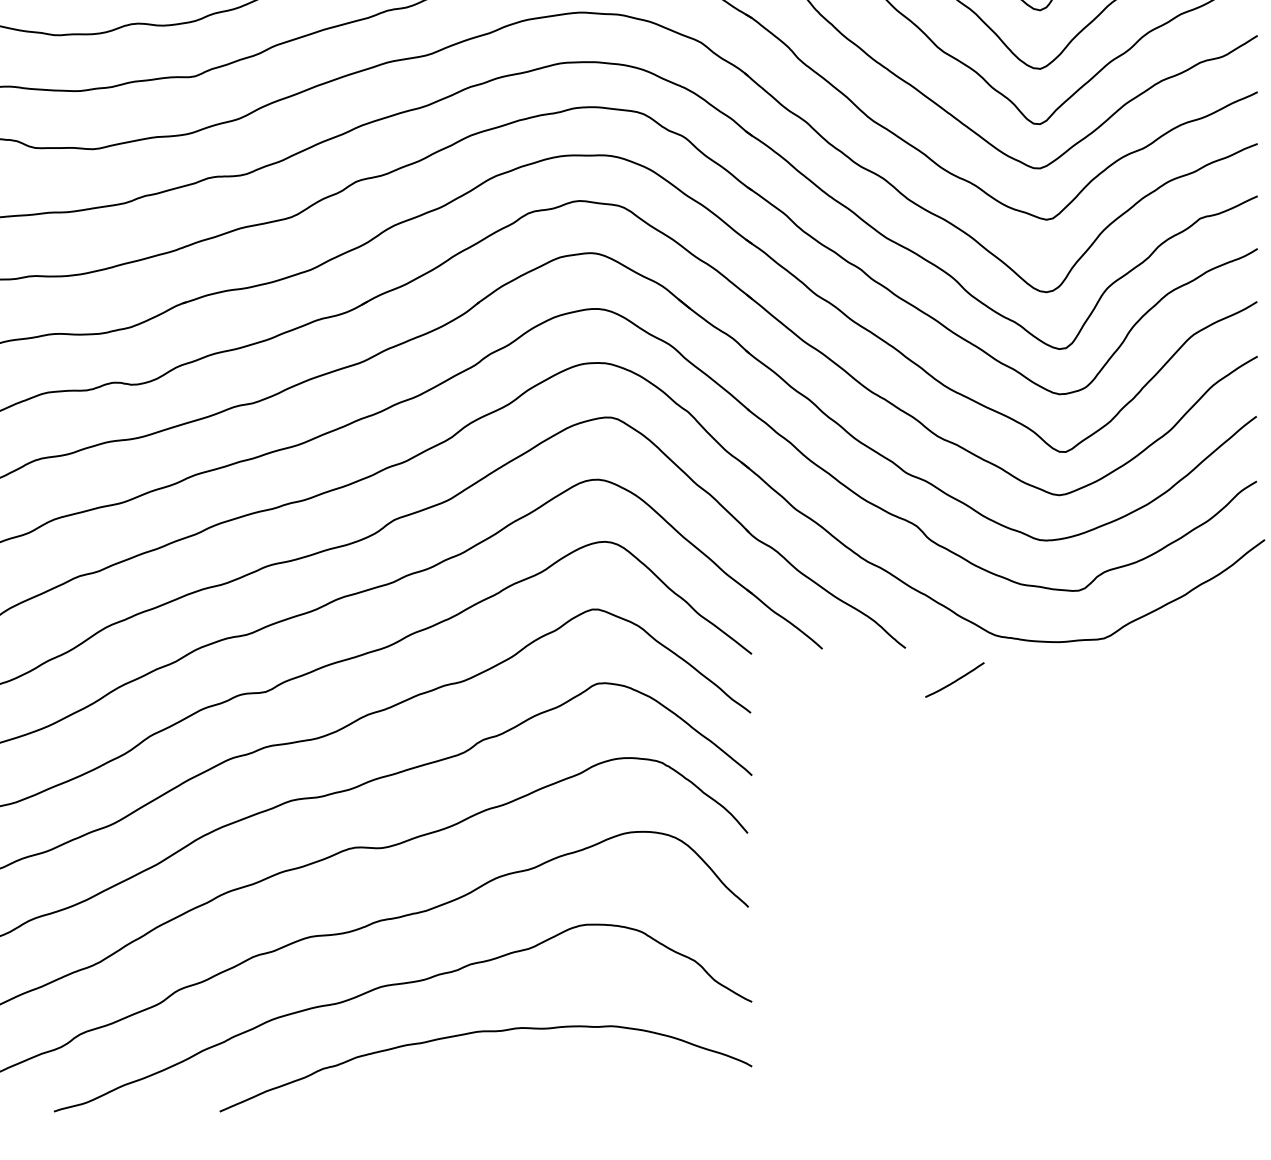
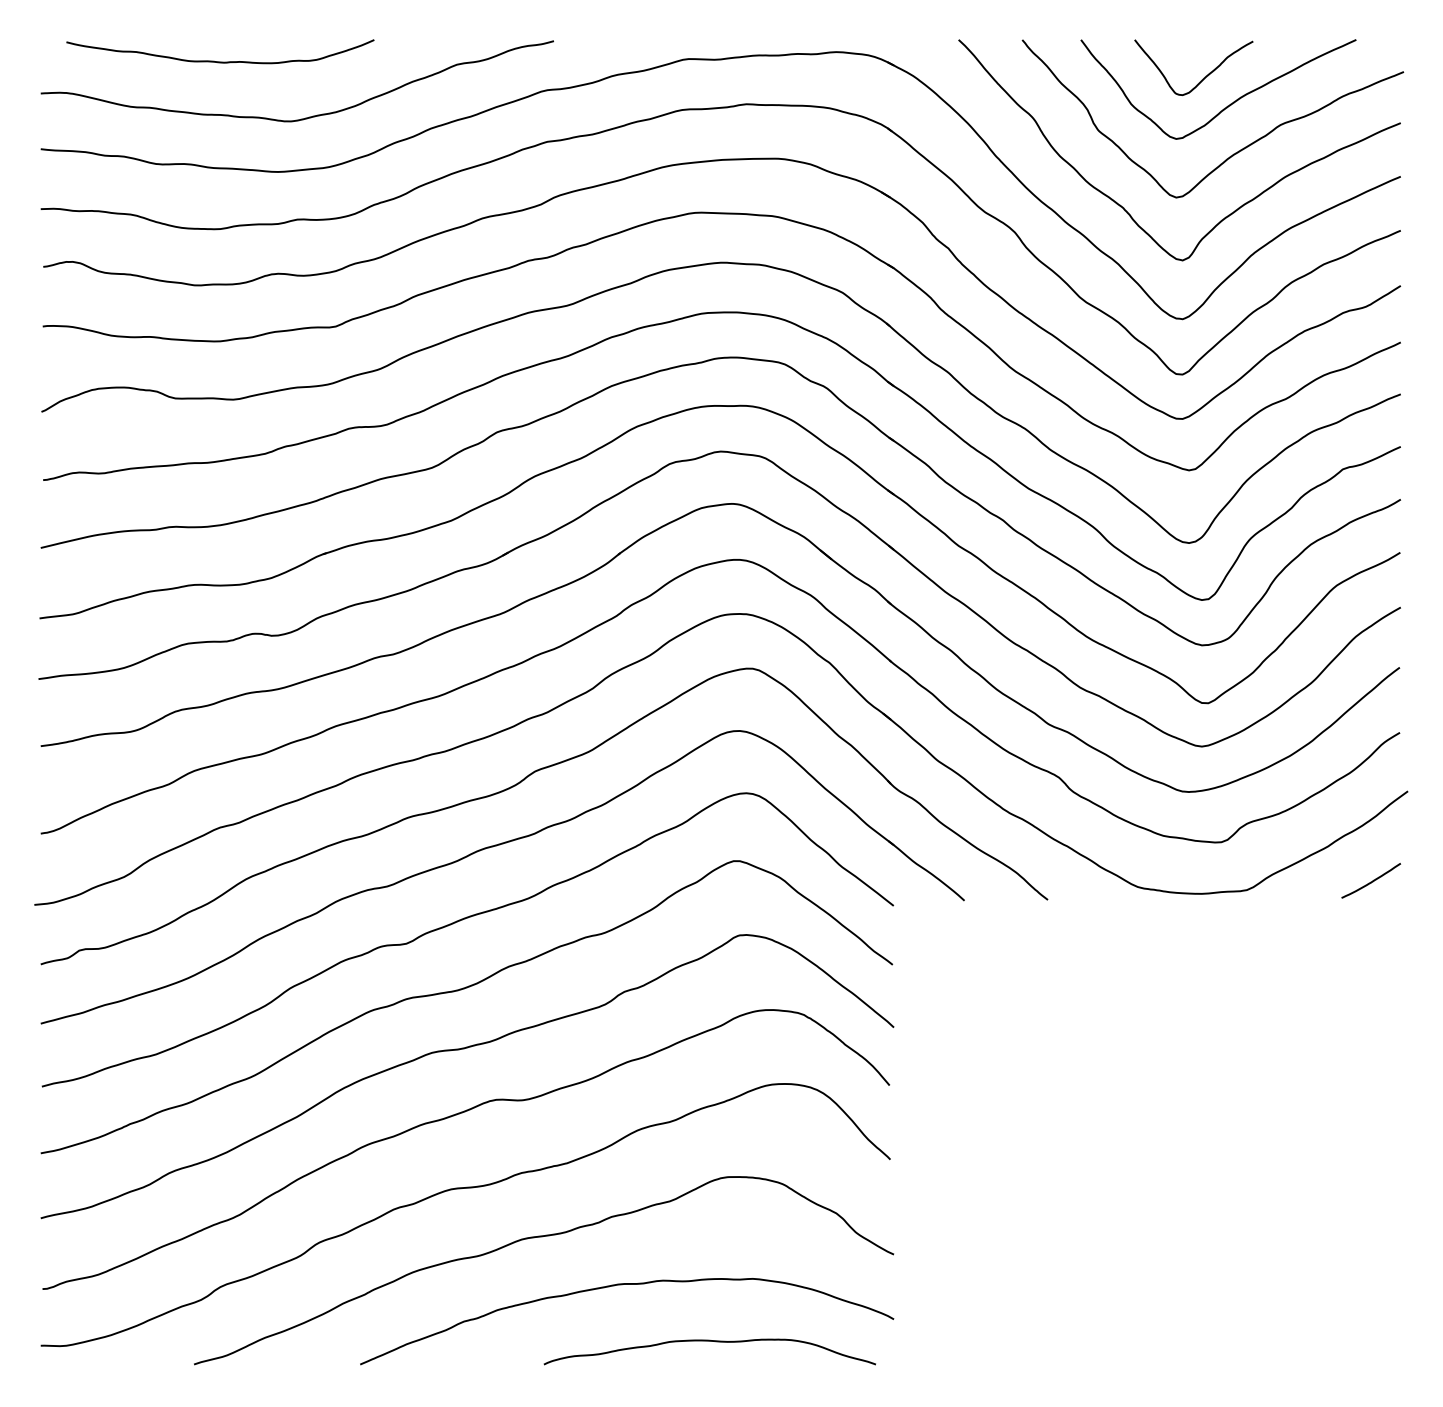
curve: (954, 680) -> (1370, 881), moved
curve: (568, 1088) -> (709, 1341), added

